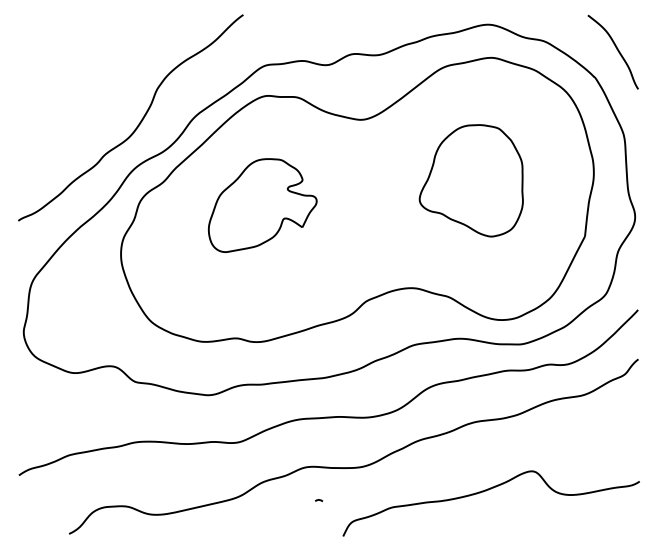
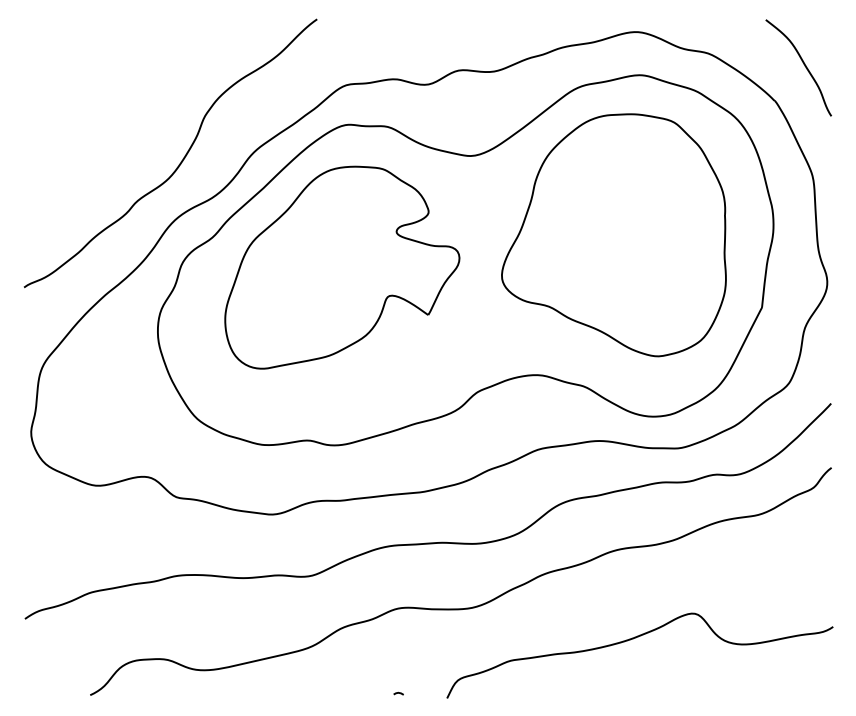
part: (470, 180) -> (613, 235), size x1.67
part: (262, 205) -> (342, 267), size x1.67
line: (318, 500) -> (398, 693), moved

